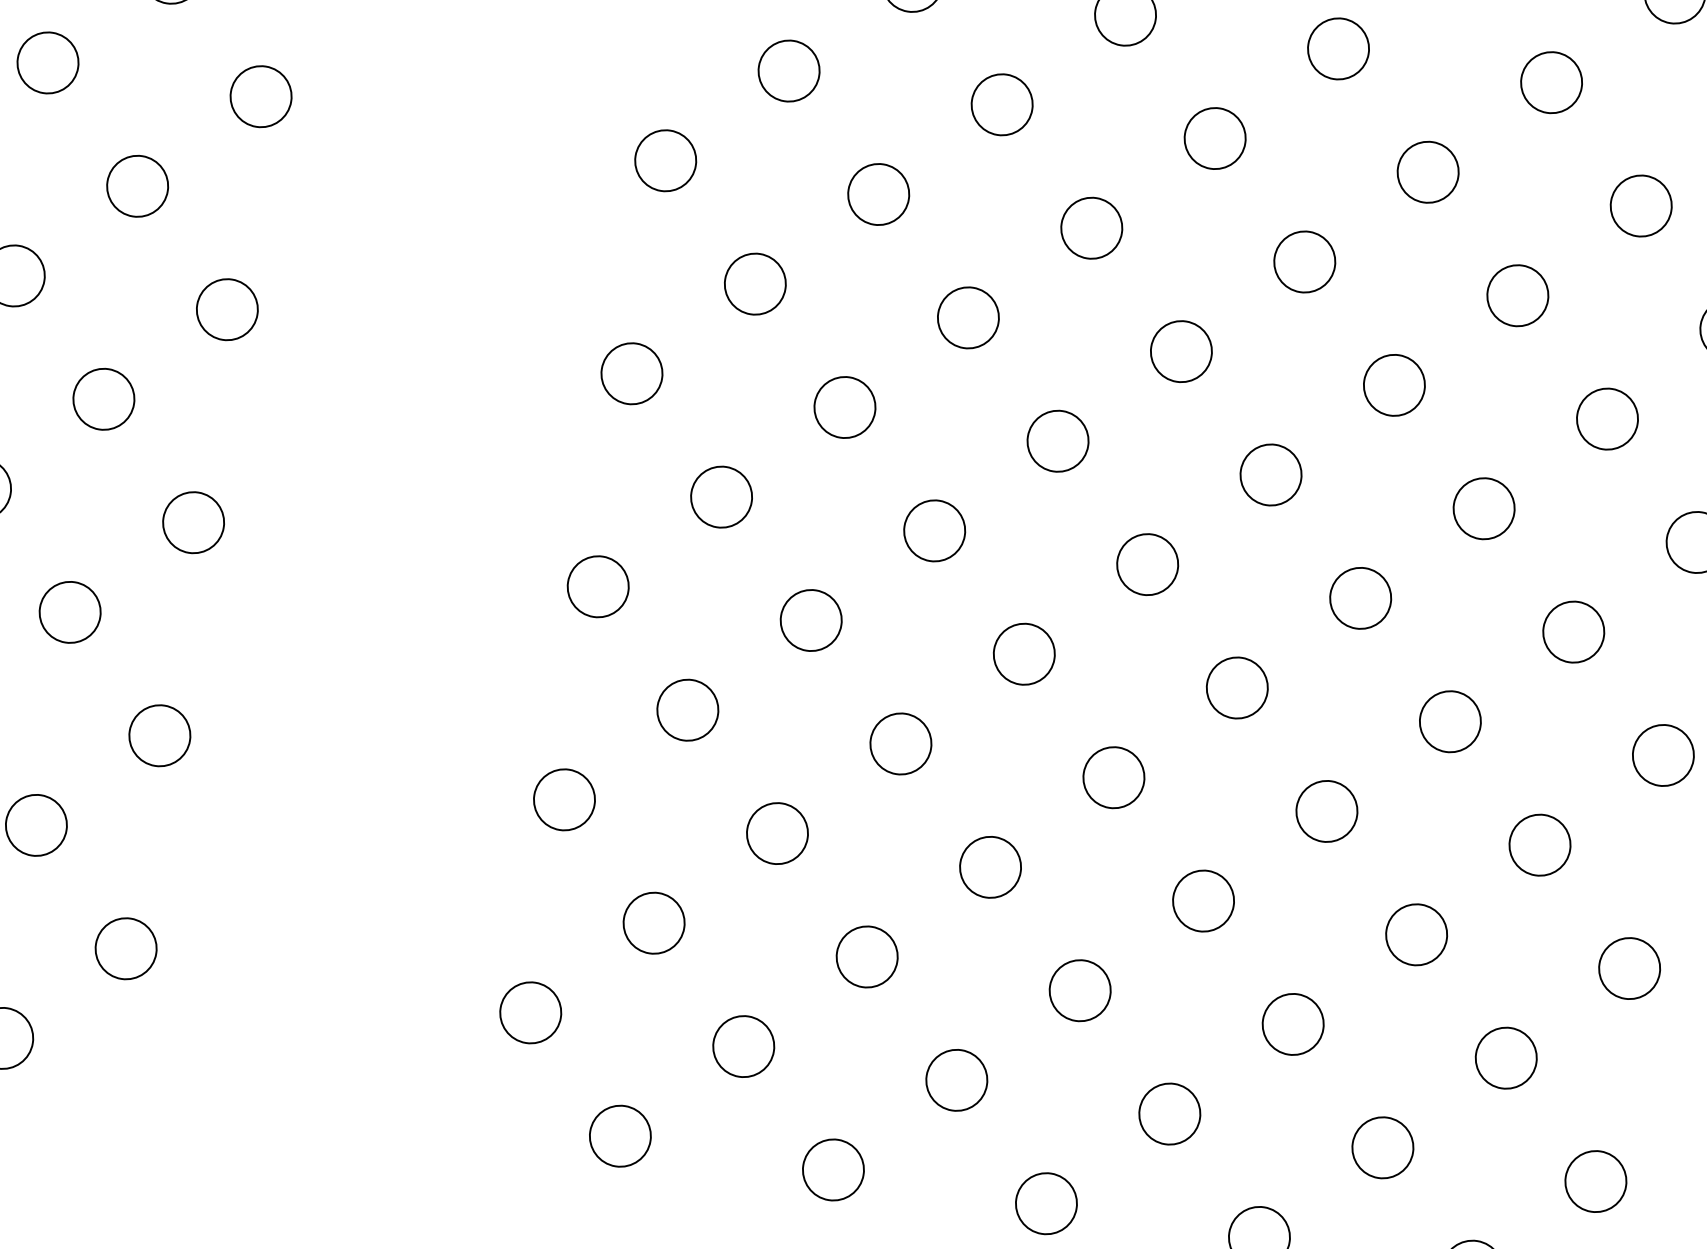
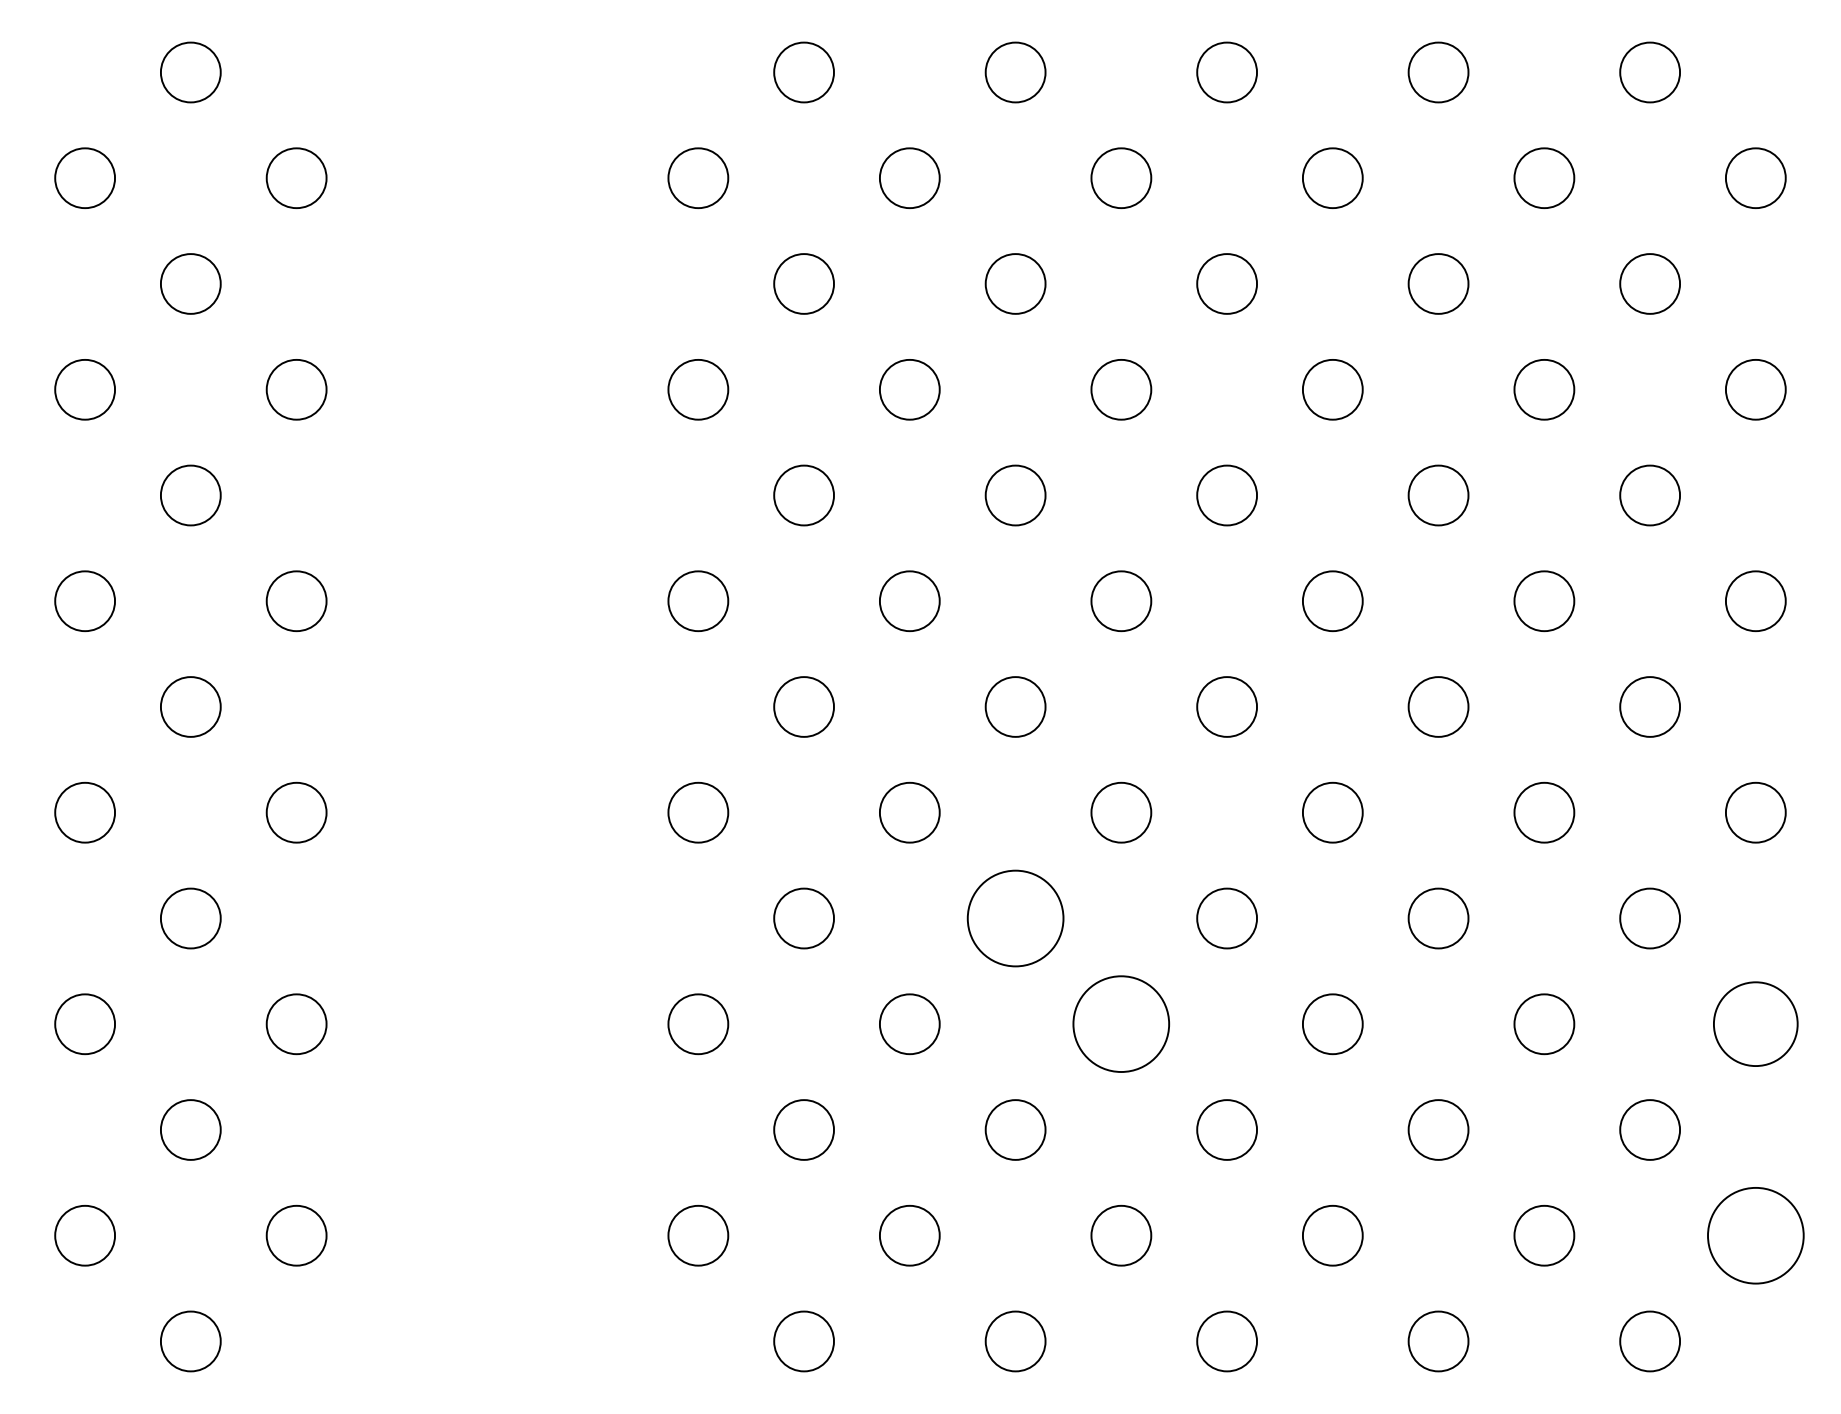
circle: (900, 743) -> (1015, 918), size x1.6
circle: (990, 867) -> (1121, 1024), size x1.6
circle: (1629, 968) -> (1755, 1024), size x1.4
circle: (1595, 1181) -> (1755, 1235), size x1.6

